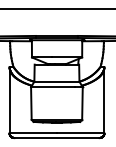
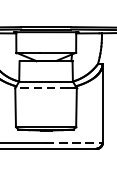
line: (52, 87) -> (40, 88), solid -> dashed
line: (80, 133) -> (74, 143), solid -> dashed

